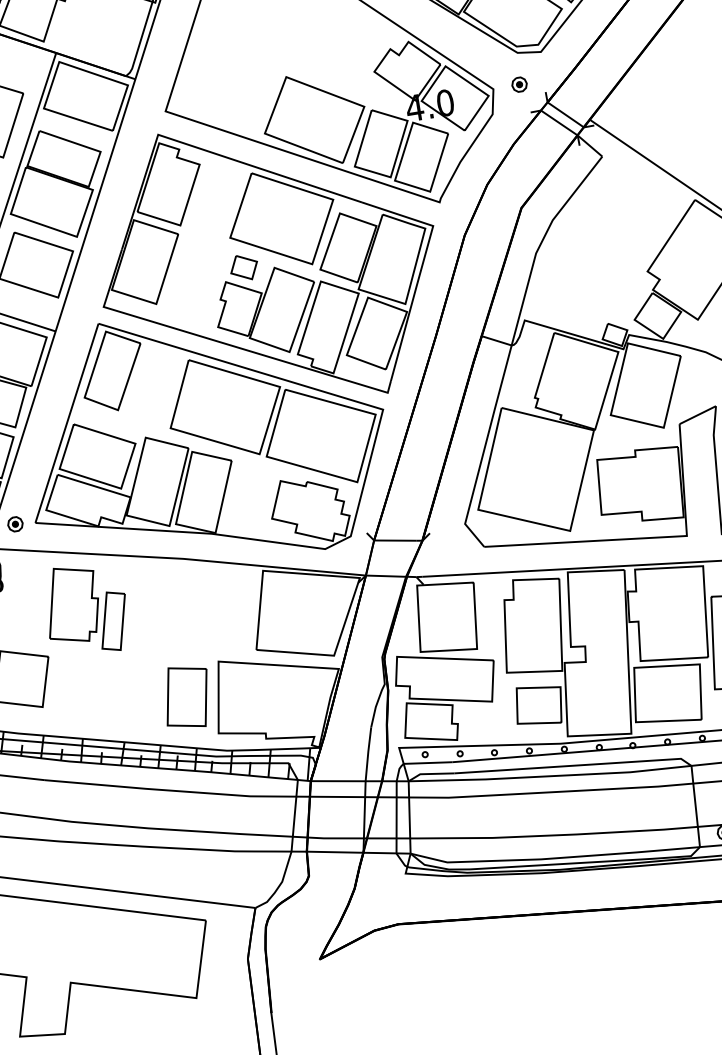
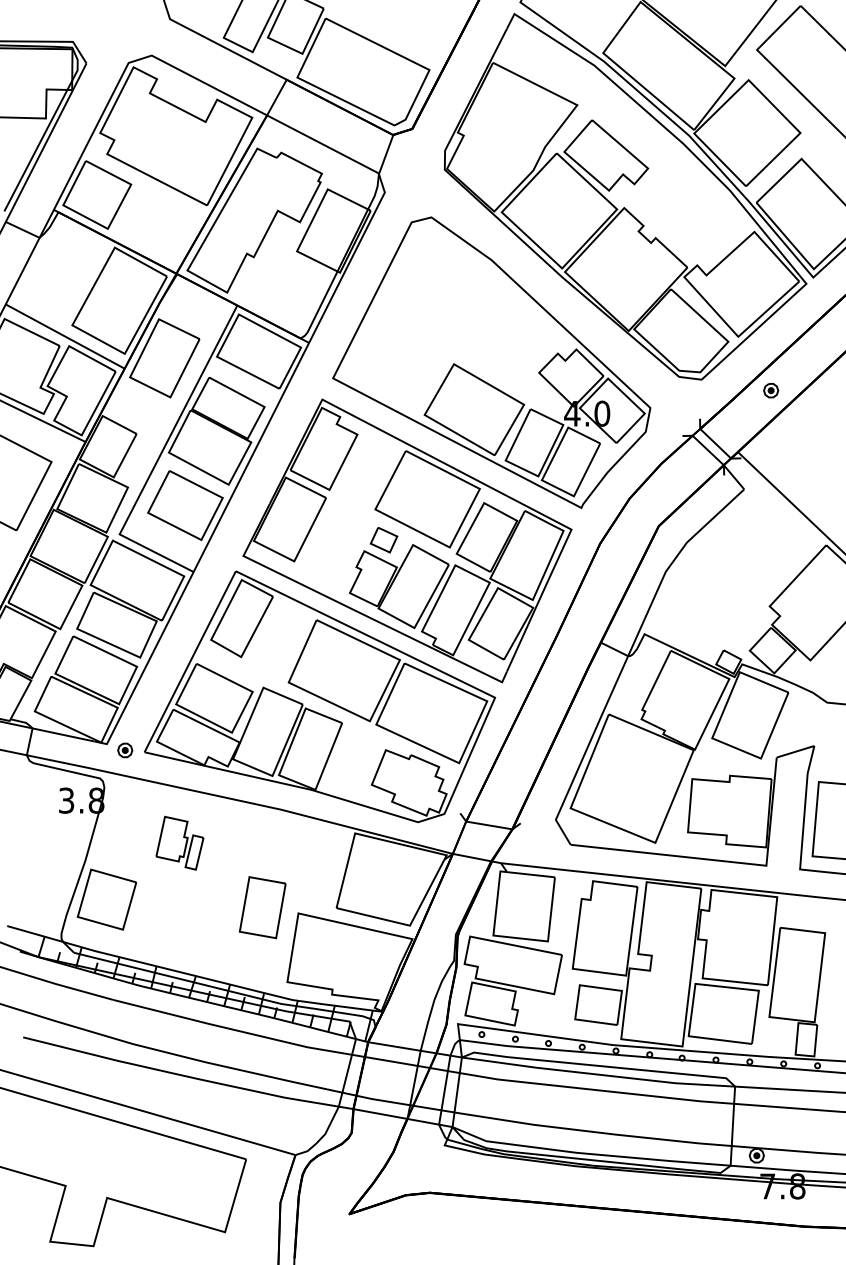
part: (519, 84) -> (771, 390), moved
part: (85, 610) -> (179, 843), size x0.6
part: (186, 697) -> (262, 907), moved

